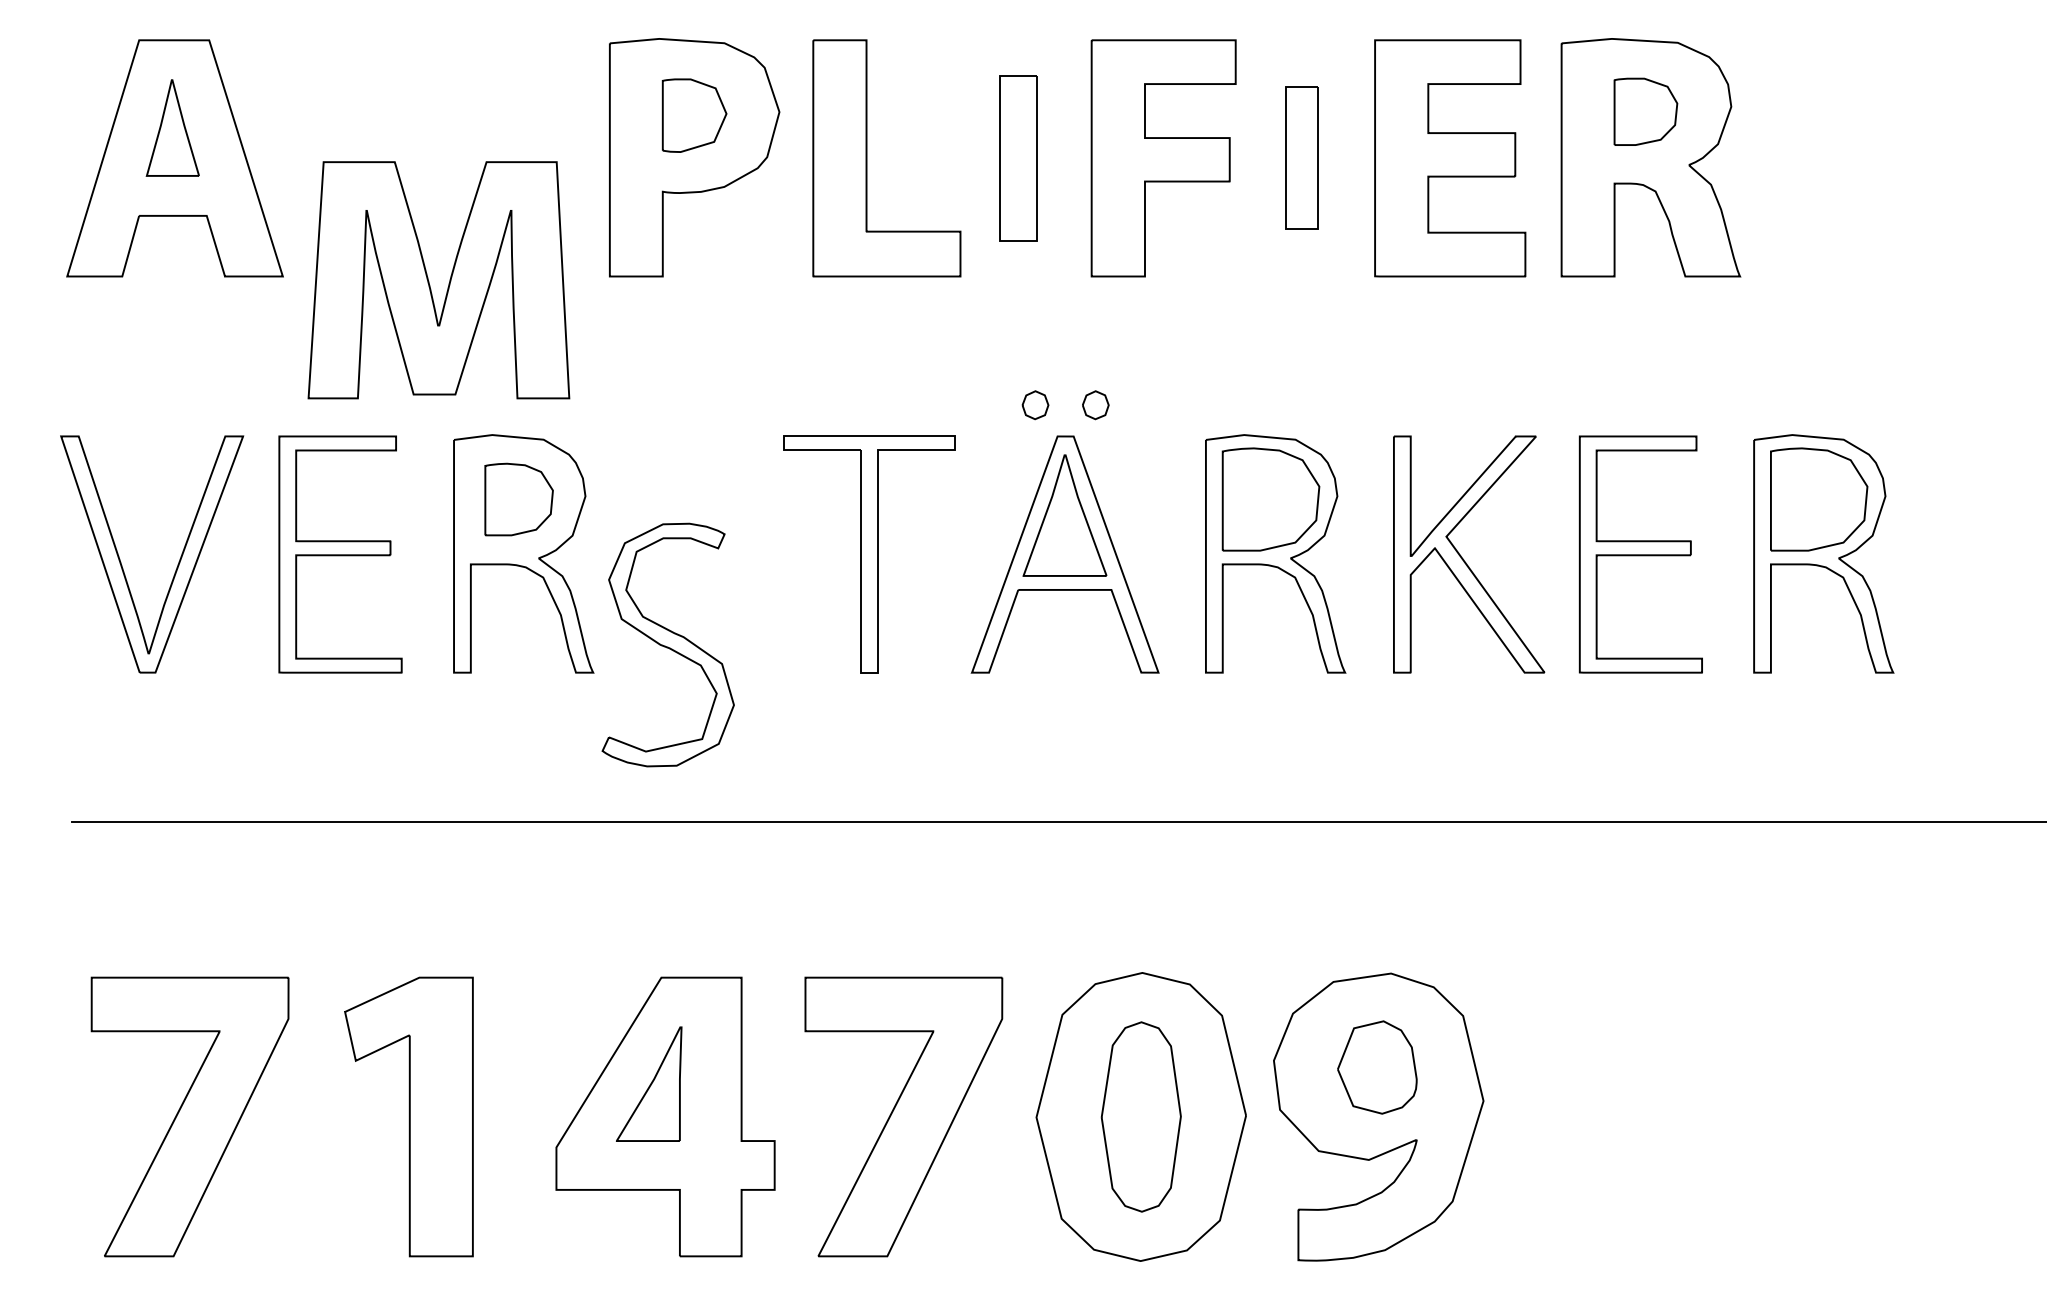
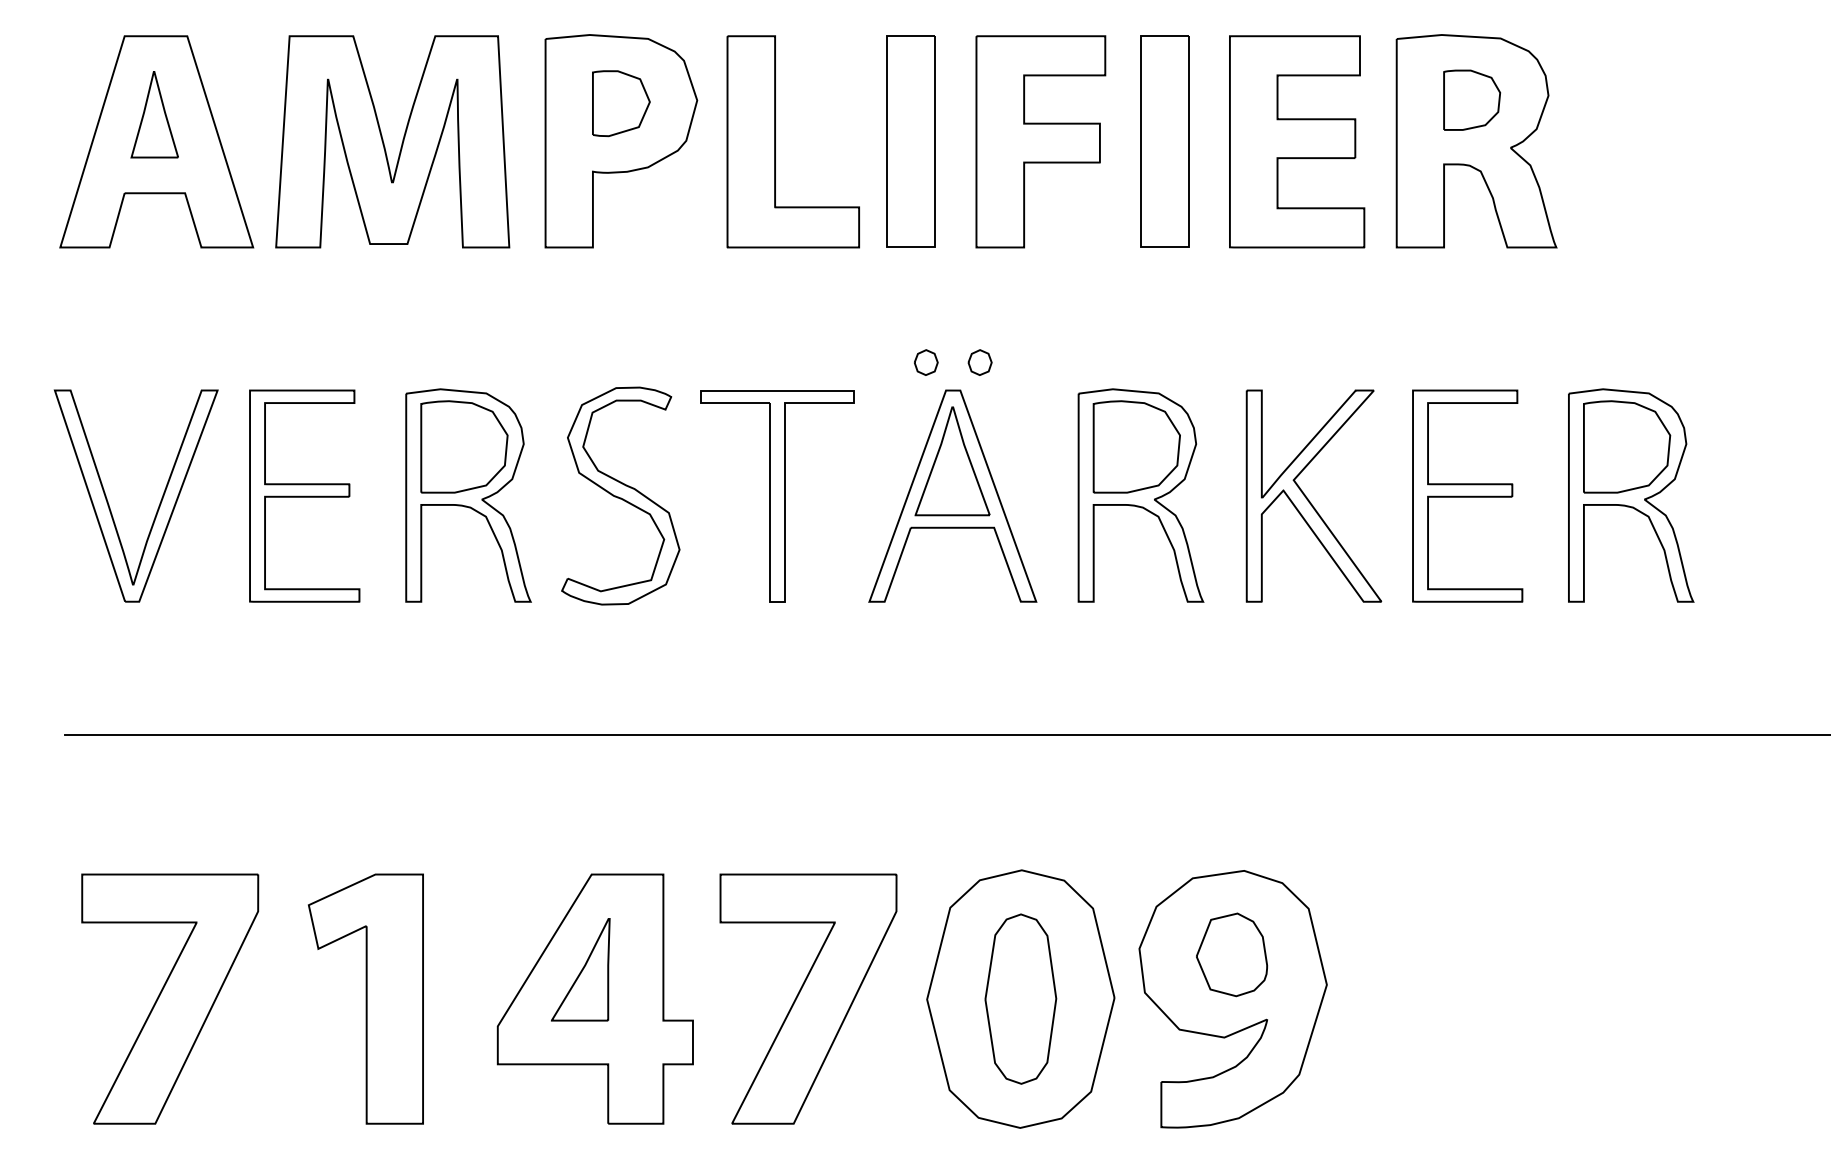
part: (1017, 157) -> (910, 141), size x1.43
part: (1301, 157) -> (1164, 141), size x1.67
part: (429, 282) -> (384, 143), moved
part: (519, 499) -> (464, 446), size x1.43
part: (667, 644) -> (620, 495), moved

